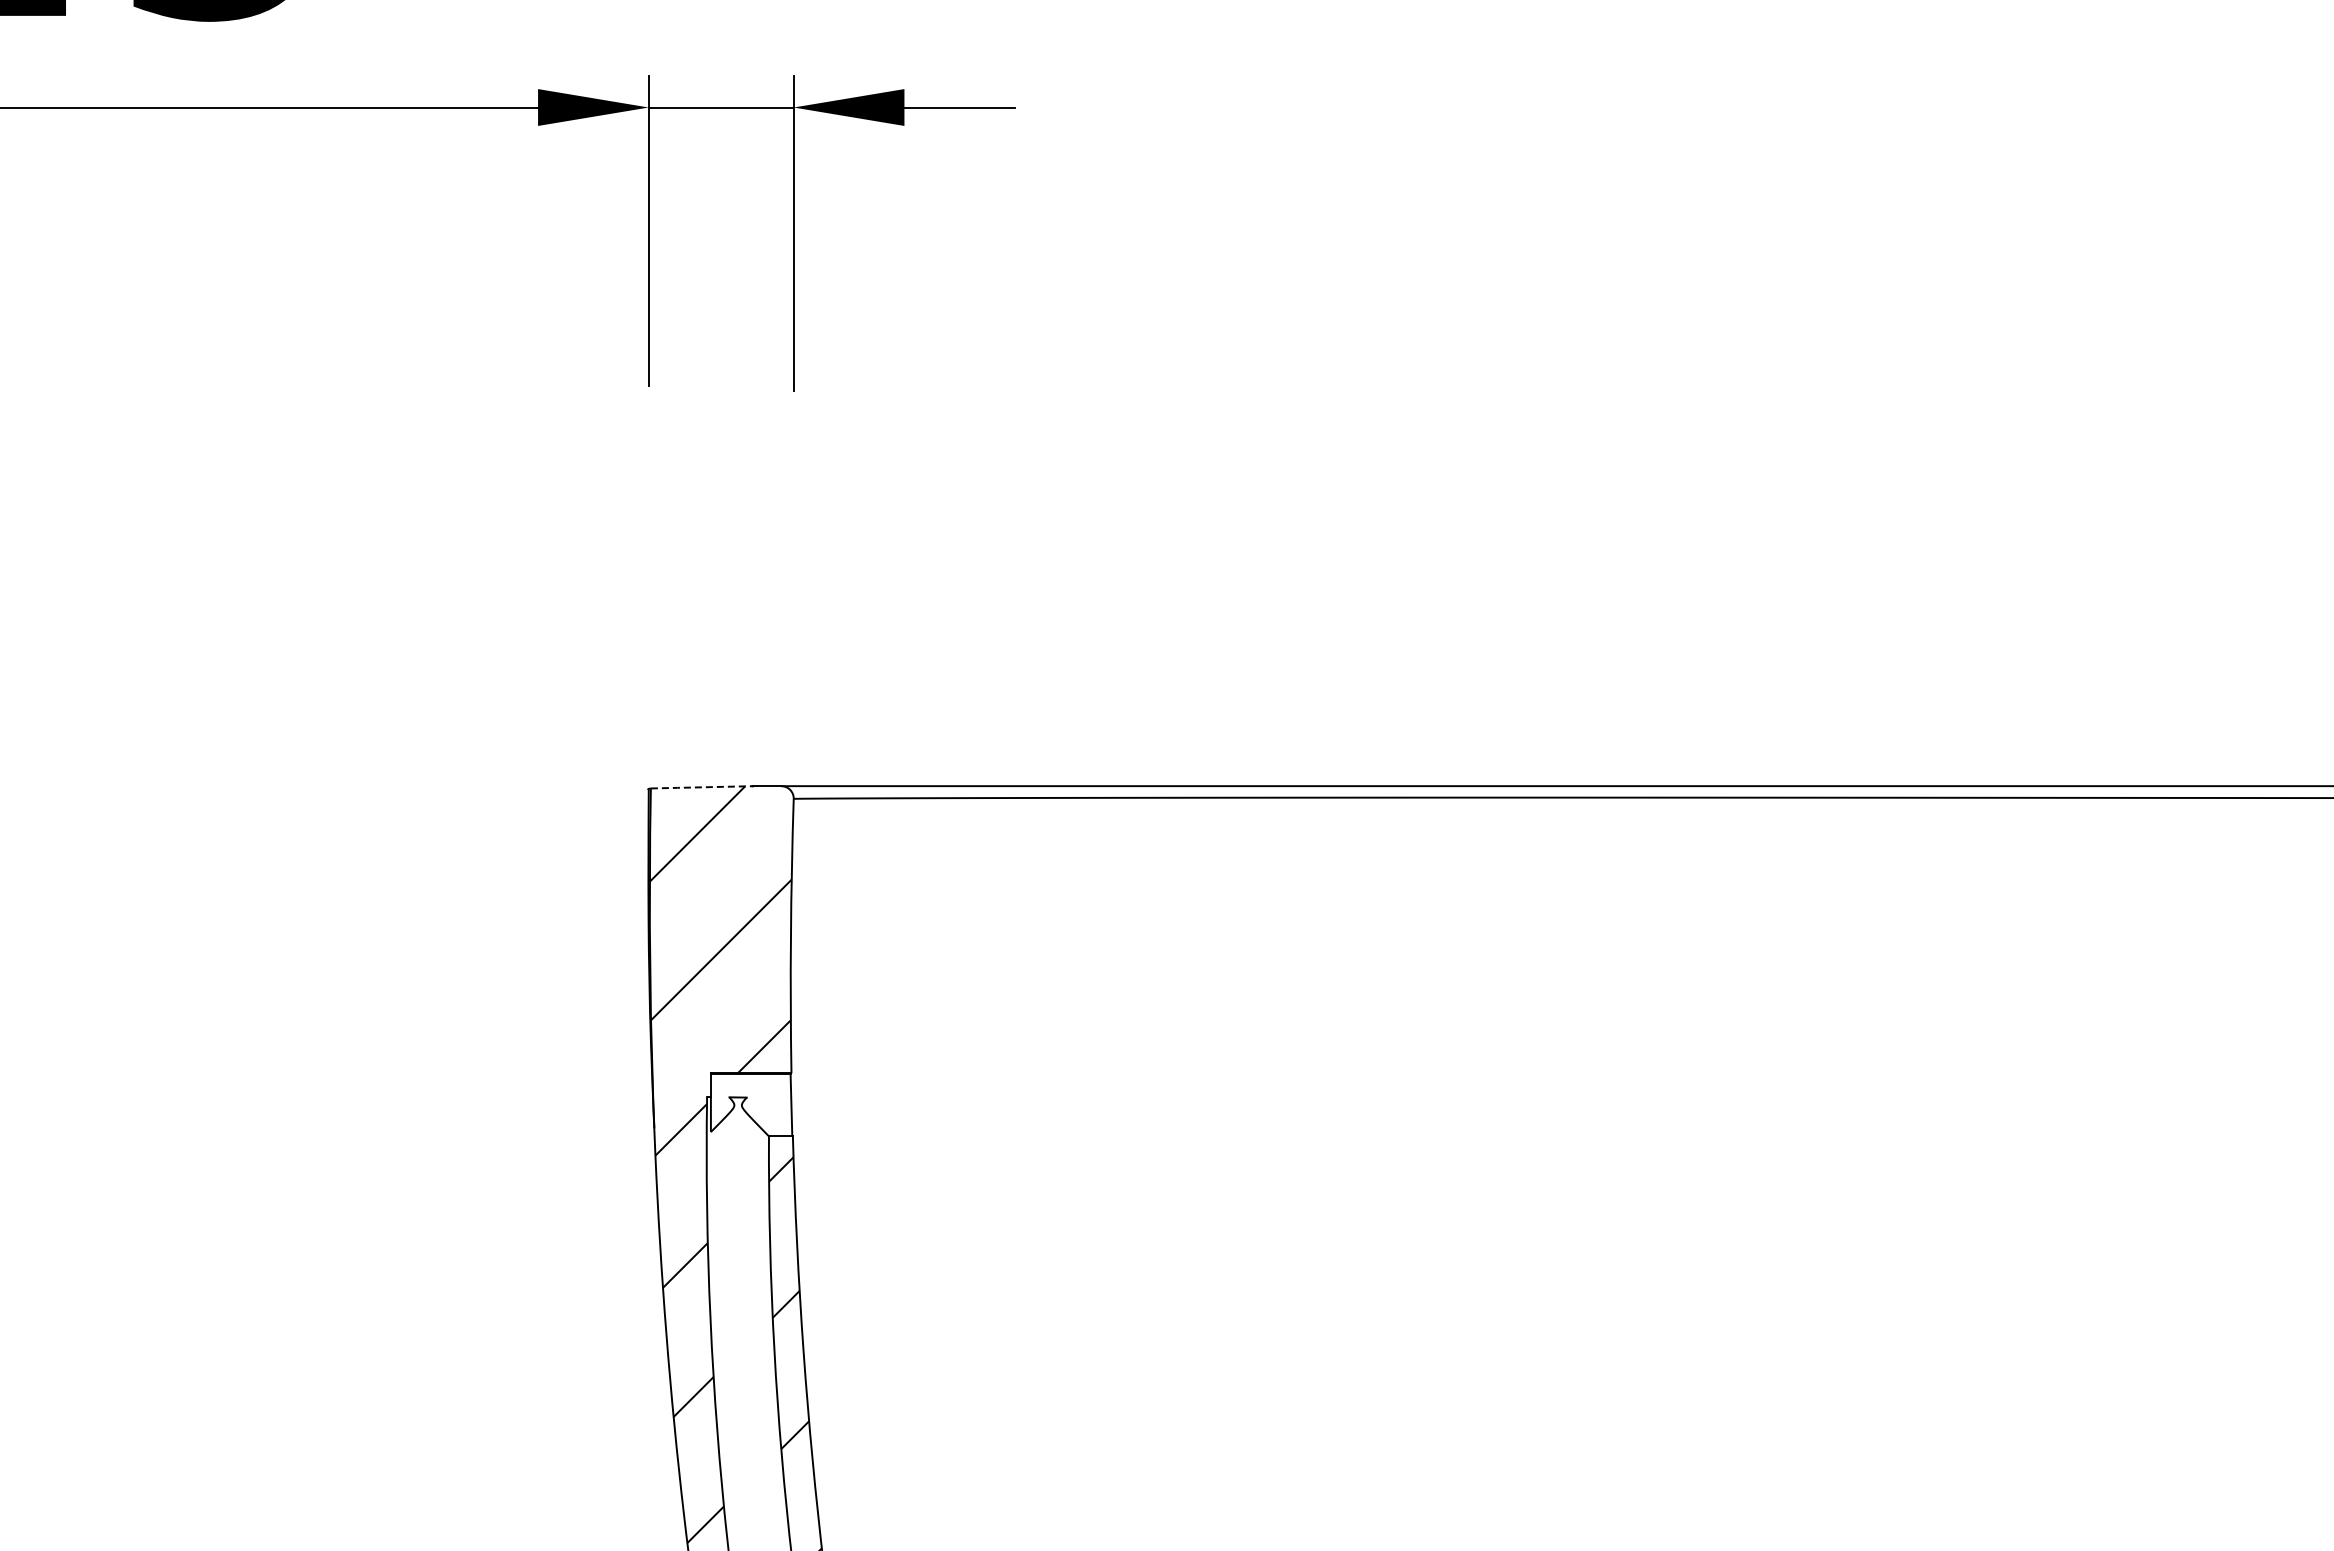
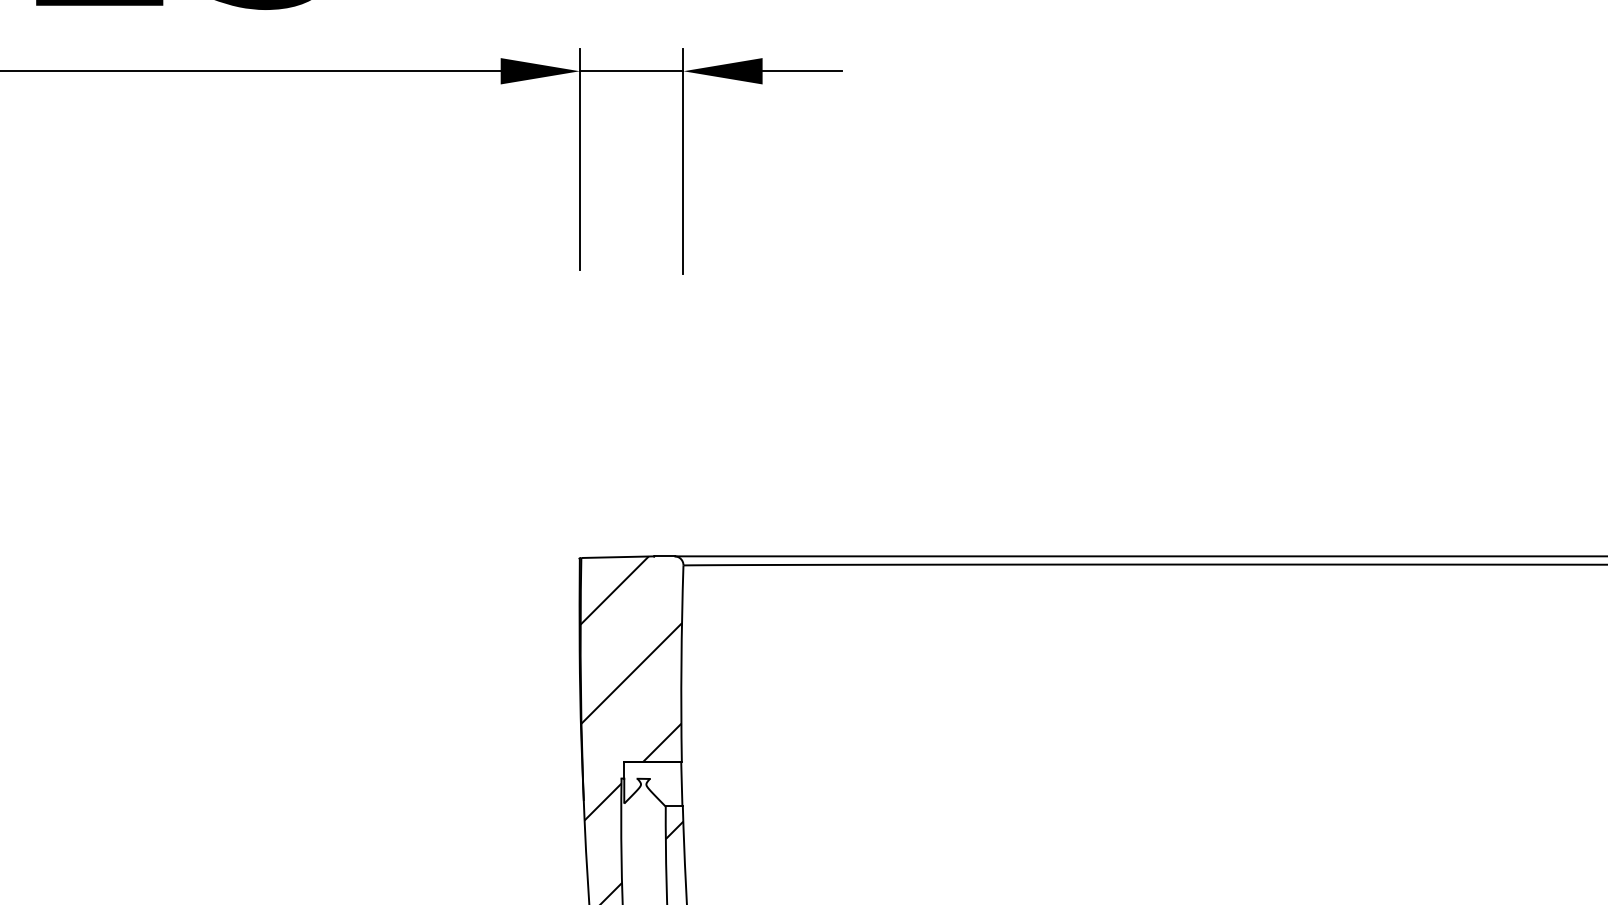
line: (702, 787) -> (618, 557), dashed -> solid

